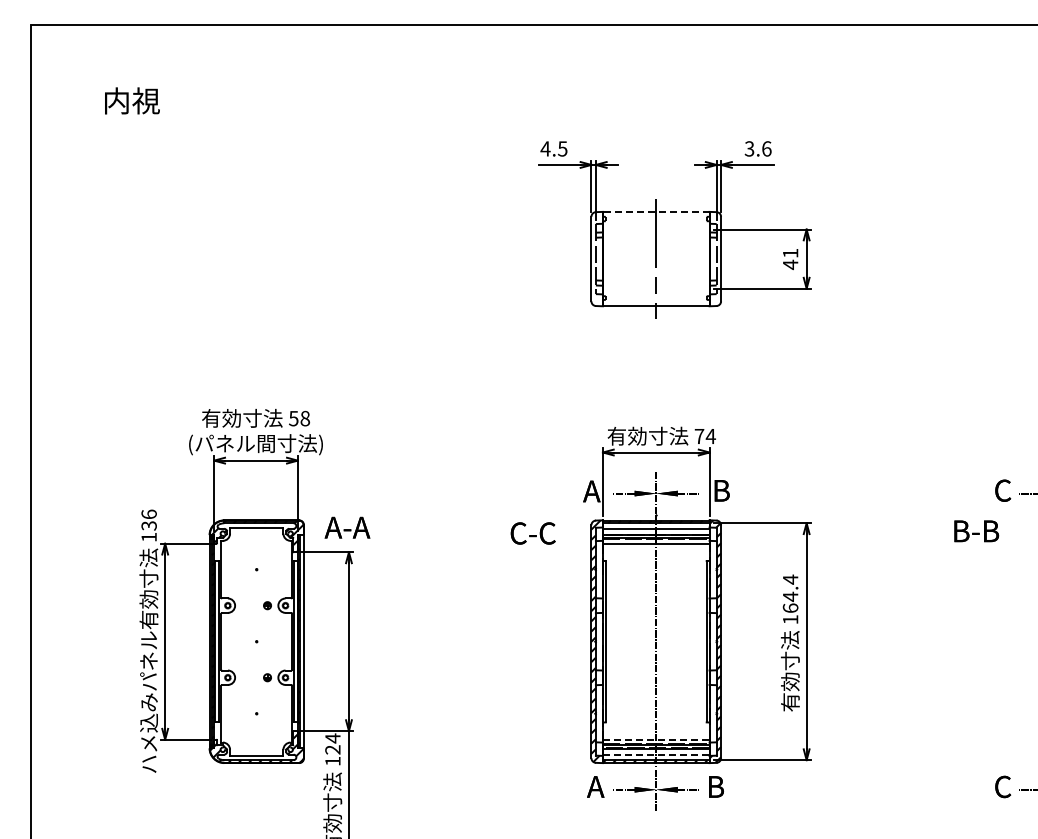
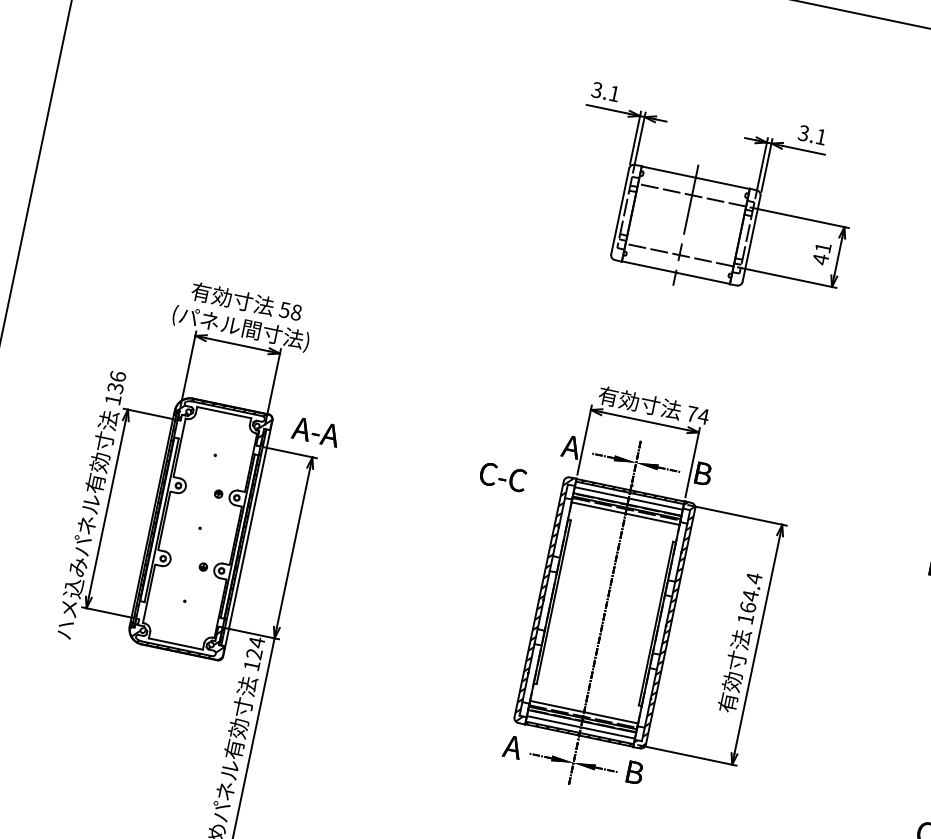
text: (553, 148) -> (605, 91), 4.5 -> 3.1
text: (766, 148) -> (820, 136), 3.6 -> 3.1
line: (655, 212) -> (694, 177), dashed -> solid
line: (655, 229) -> (691, 195), added
line: (655, 288) -> (678, 254), added
line: (656, 739) -> (584, 712), dashed -> solid
line: (656, 754) -> (581, 727), dashed -> solid

